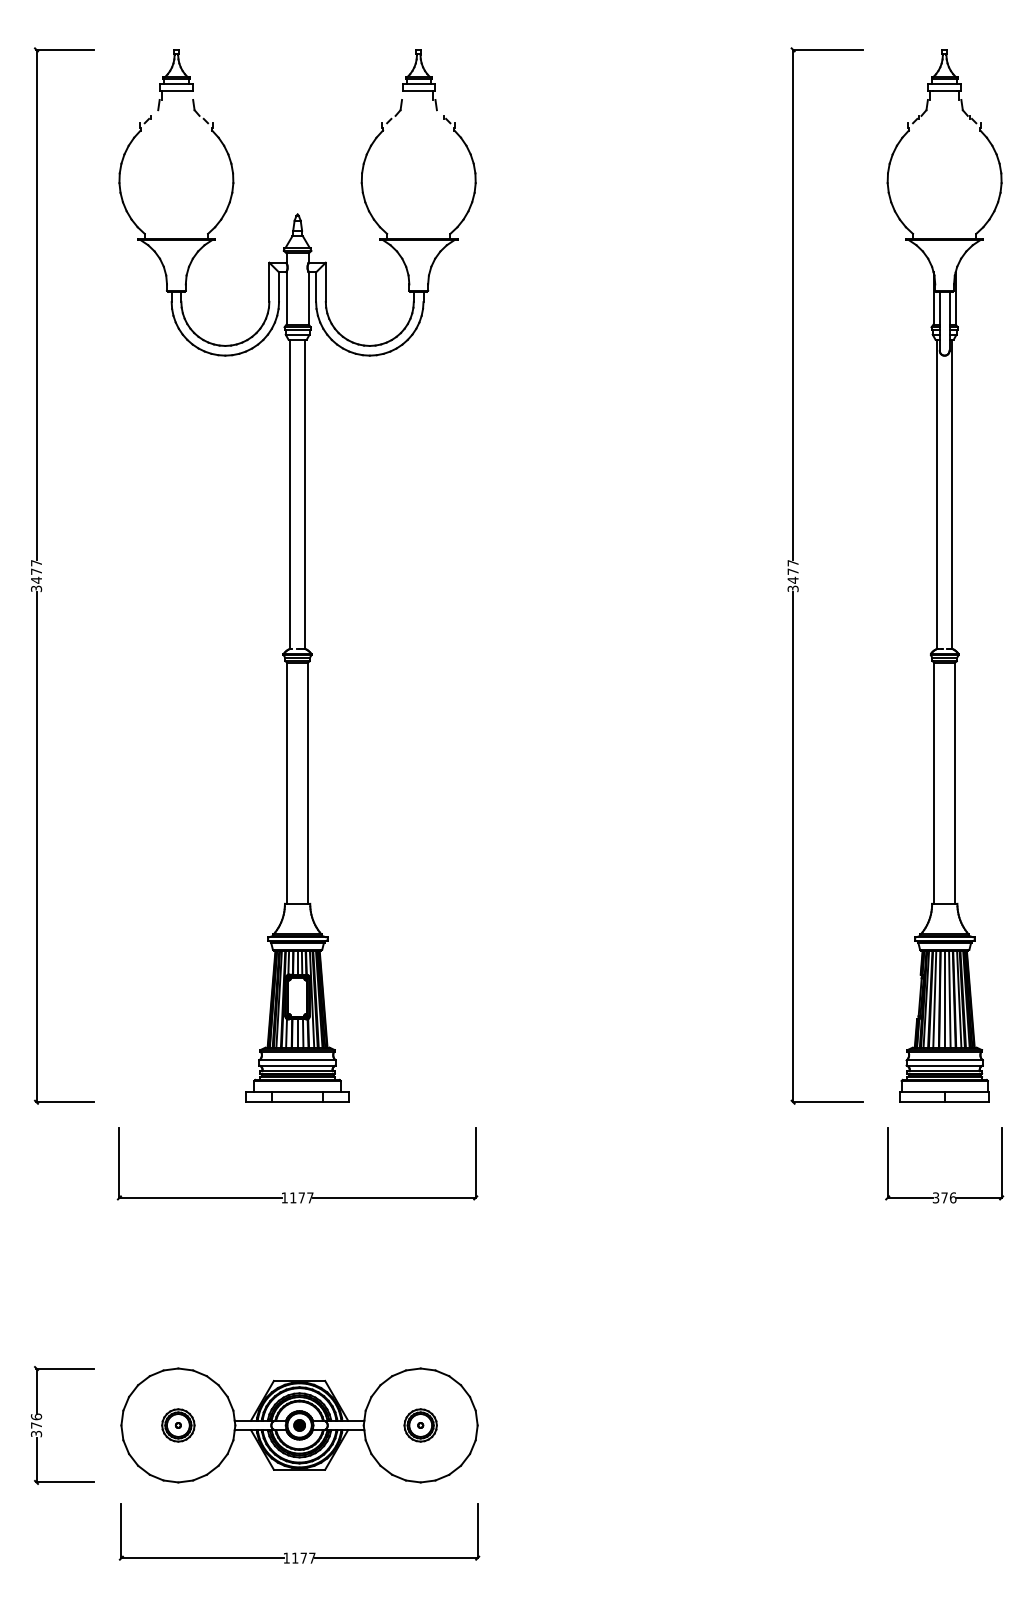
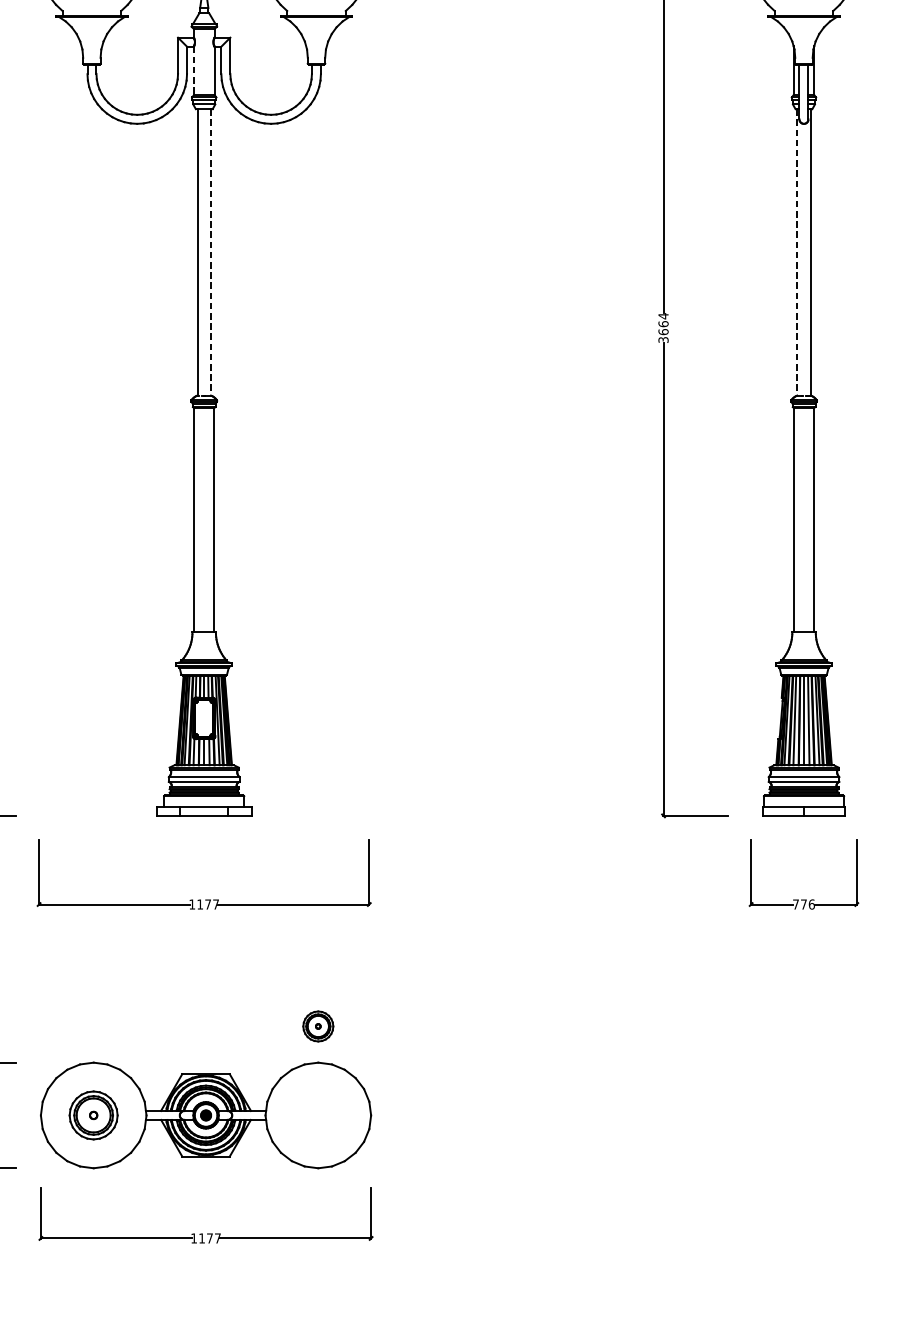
line: (286, 298) -> (193, 70), solid -> dashed
line: (304, 494) -> (210, 252), solid -> dashed
line: (937, 494) -> (797, 252), solid -> dashed
text: (792, 571) -> (662, 323), 3477 -> 3664
text: (935, 1197) -> (795, 904), 376 -> 776
part: (178, 1425) -> (93, 1115), size x1.6
part: (420, 1425) -> (318, 1026), moved

